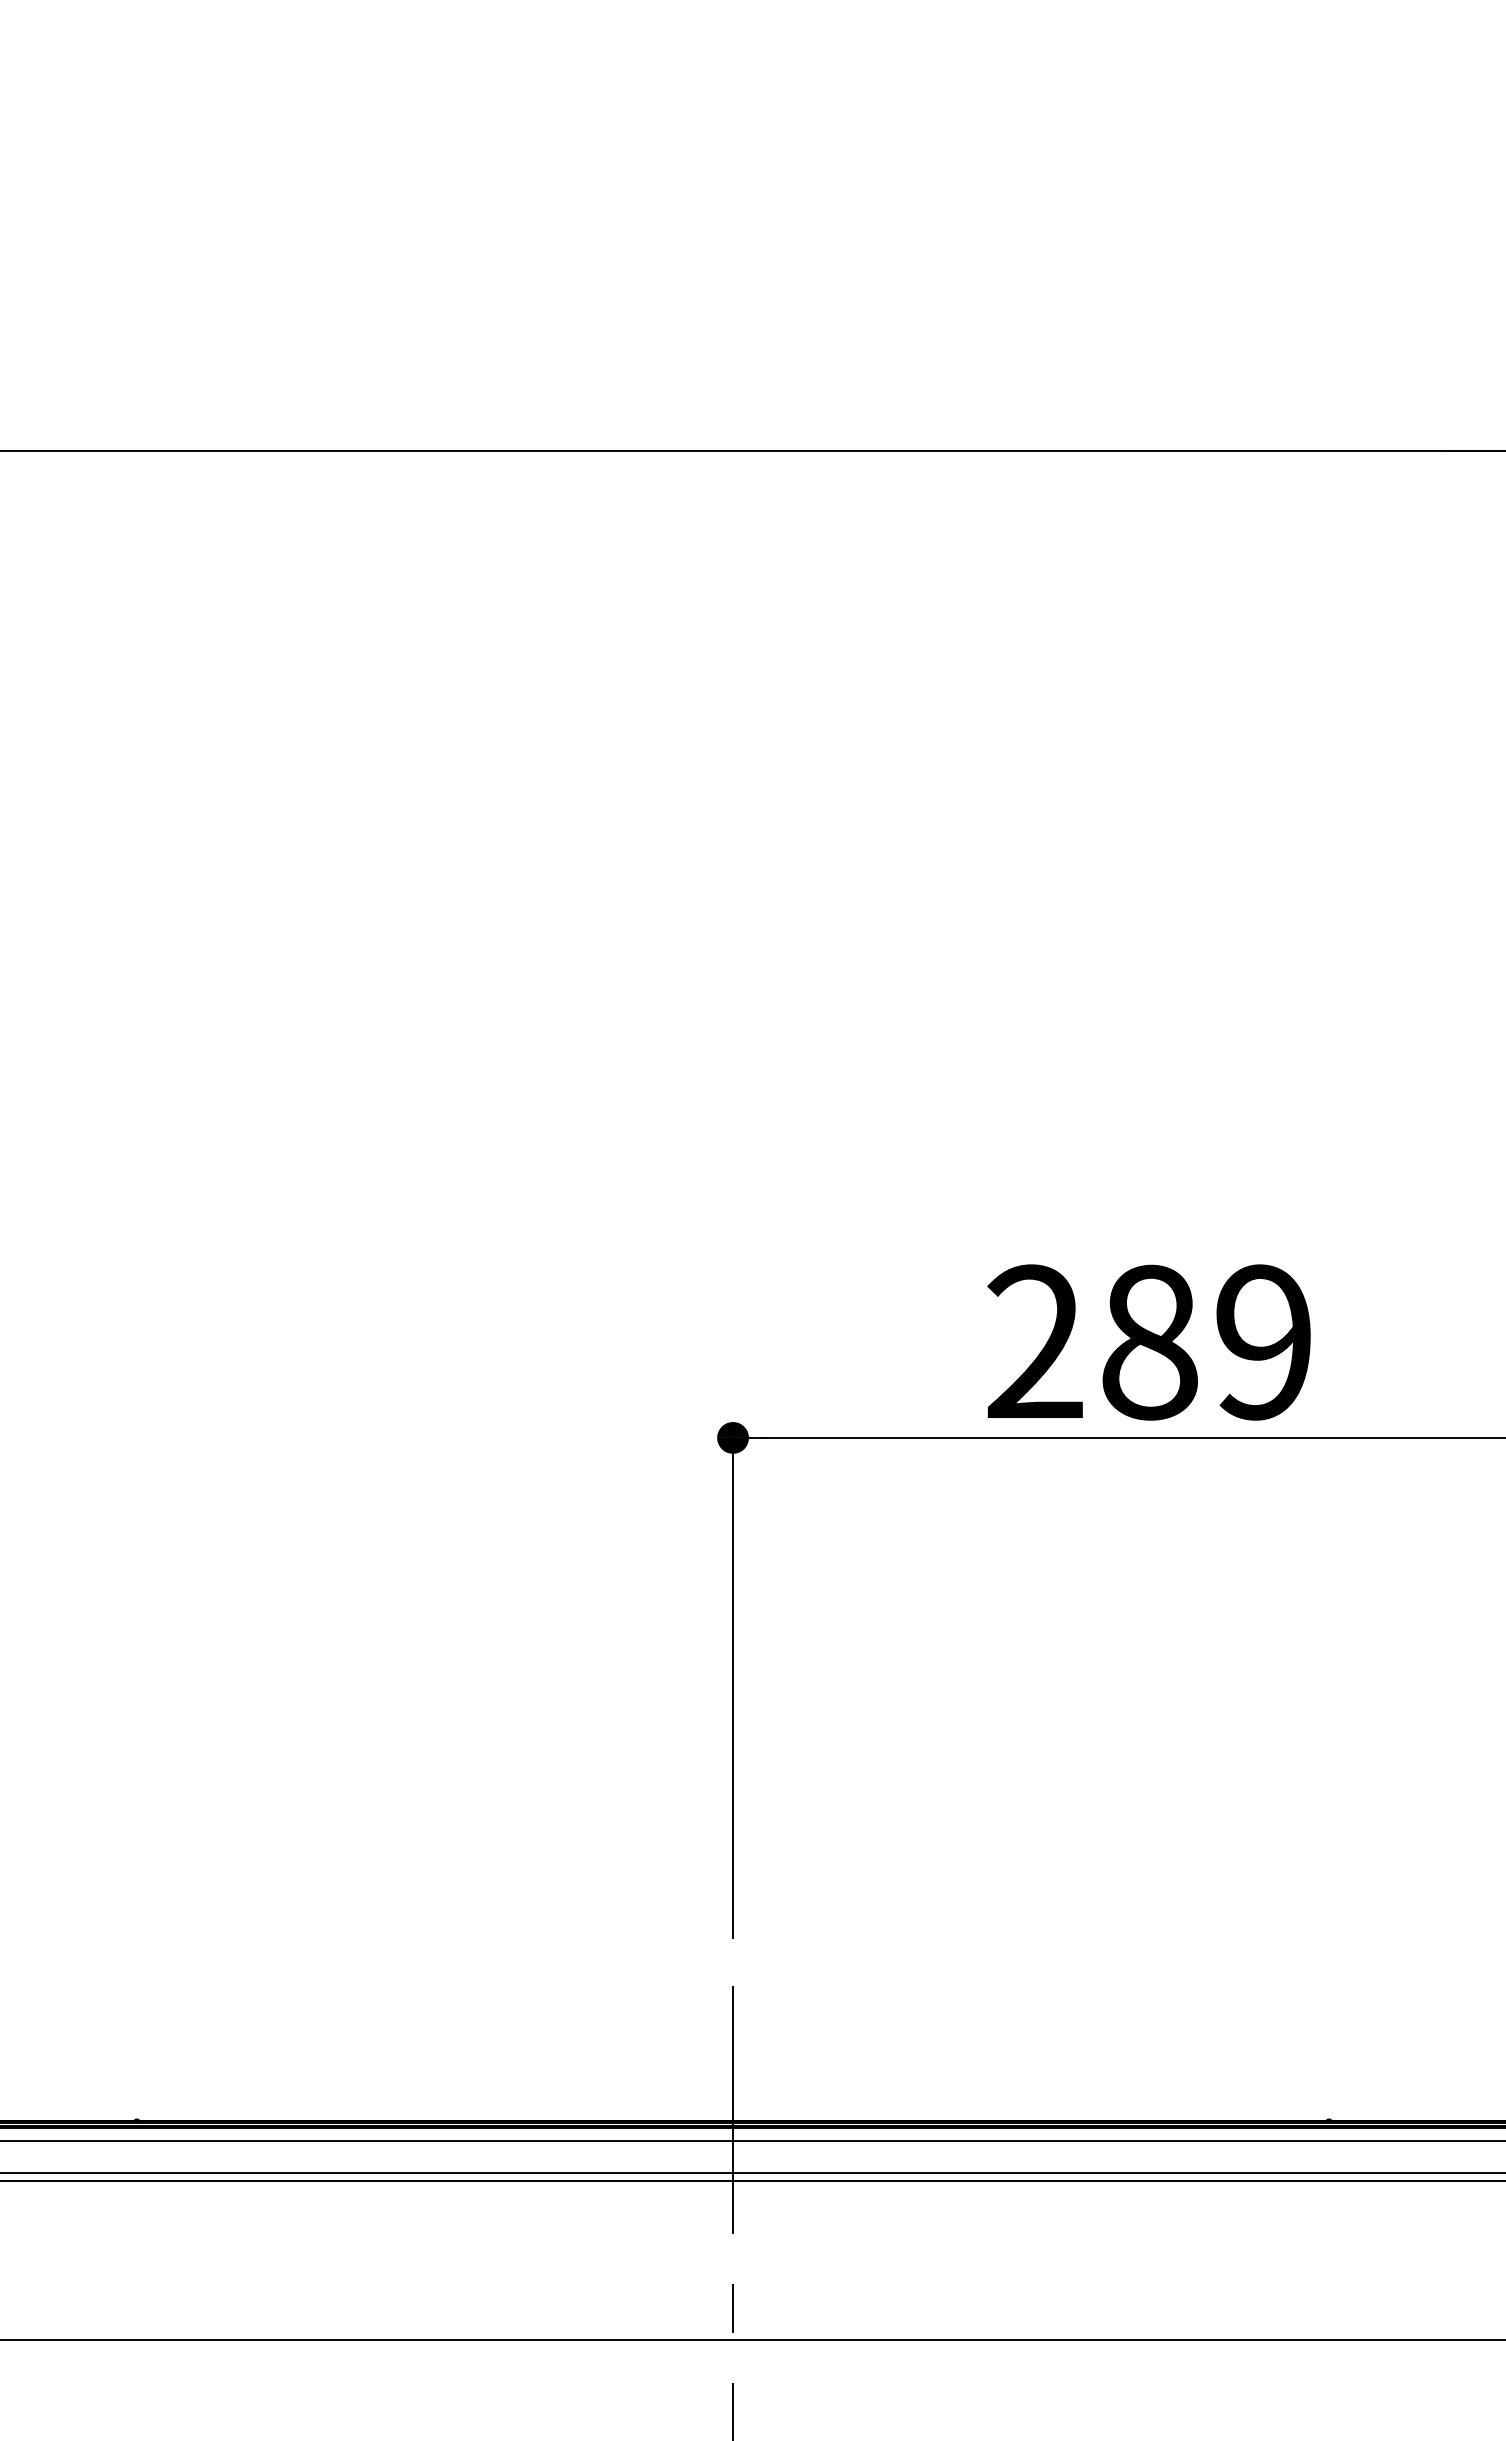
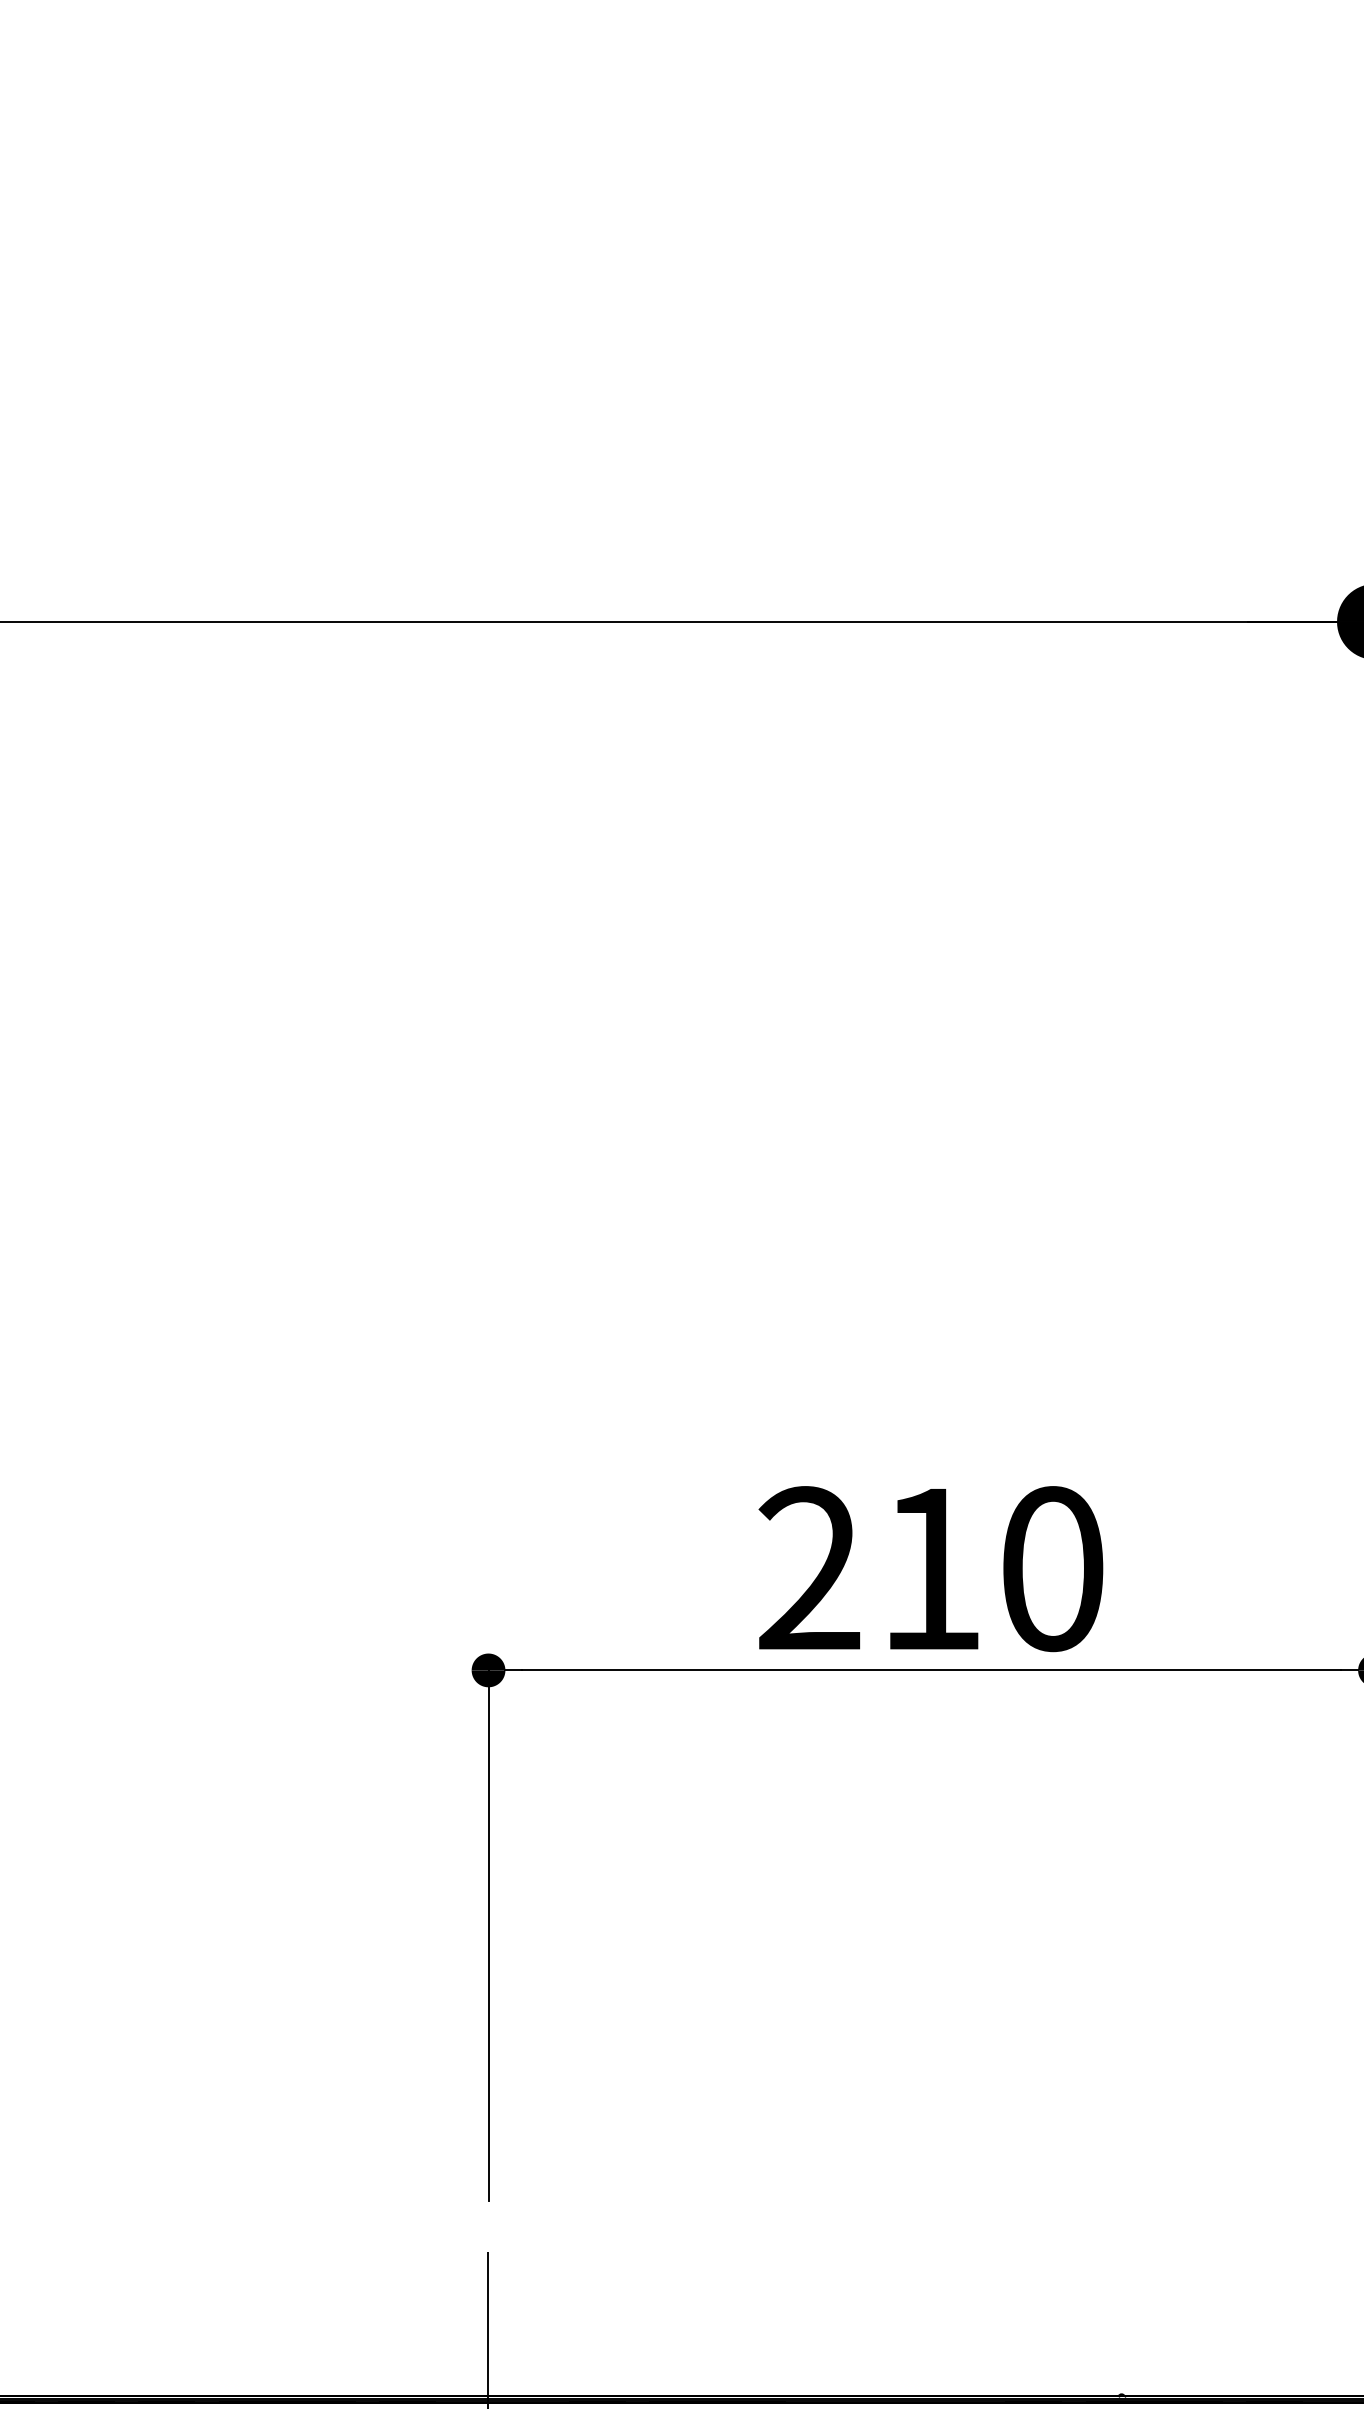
text: (1206, 1342) -> (991, 1569), 289 -> 210

